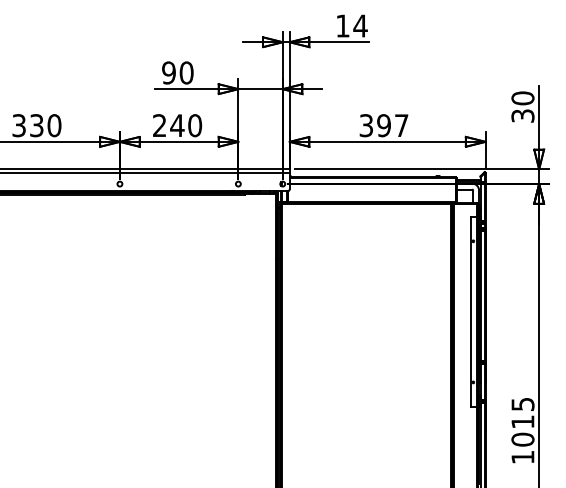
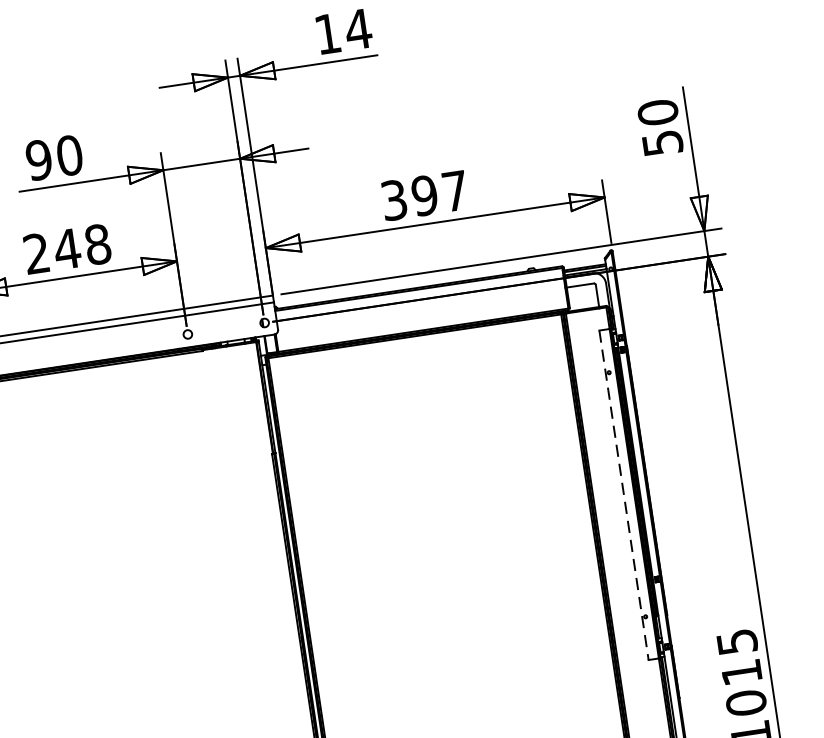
text: (522, 115) -> (661, 142), 30 -> 50
text: (195, 125) -> (98, 244), 240 -> 248
line: (471, 312) -> (624, 496), solid -> dashed

